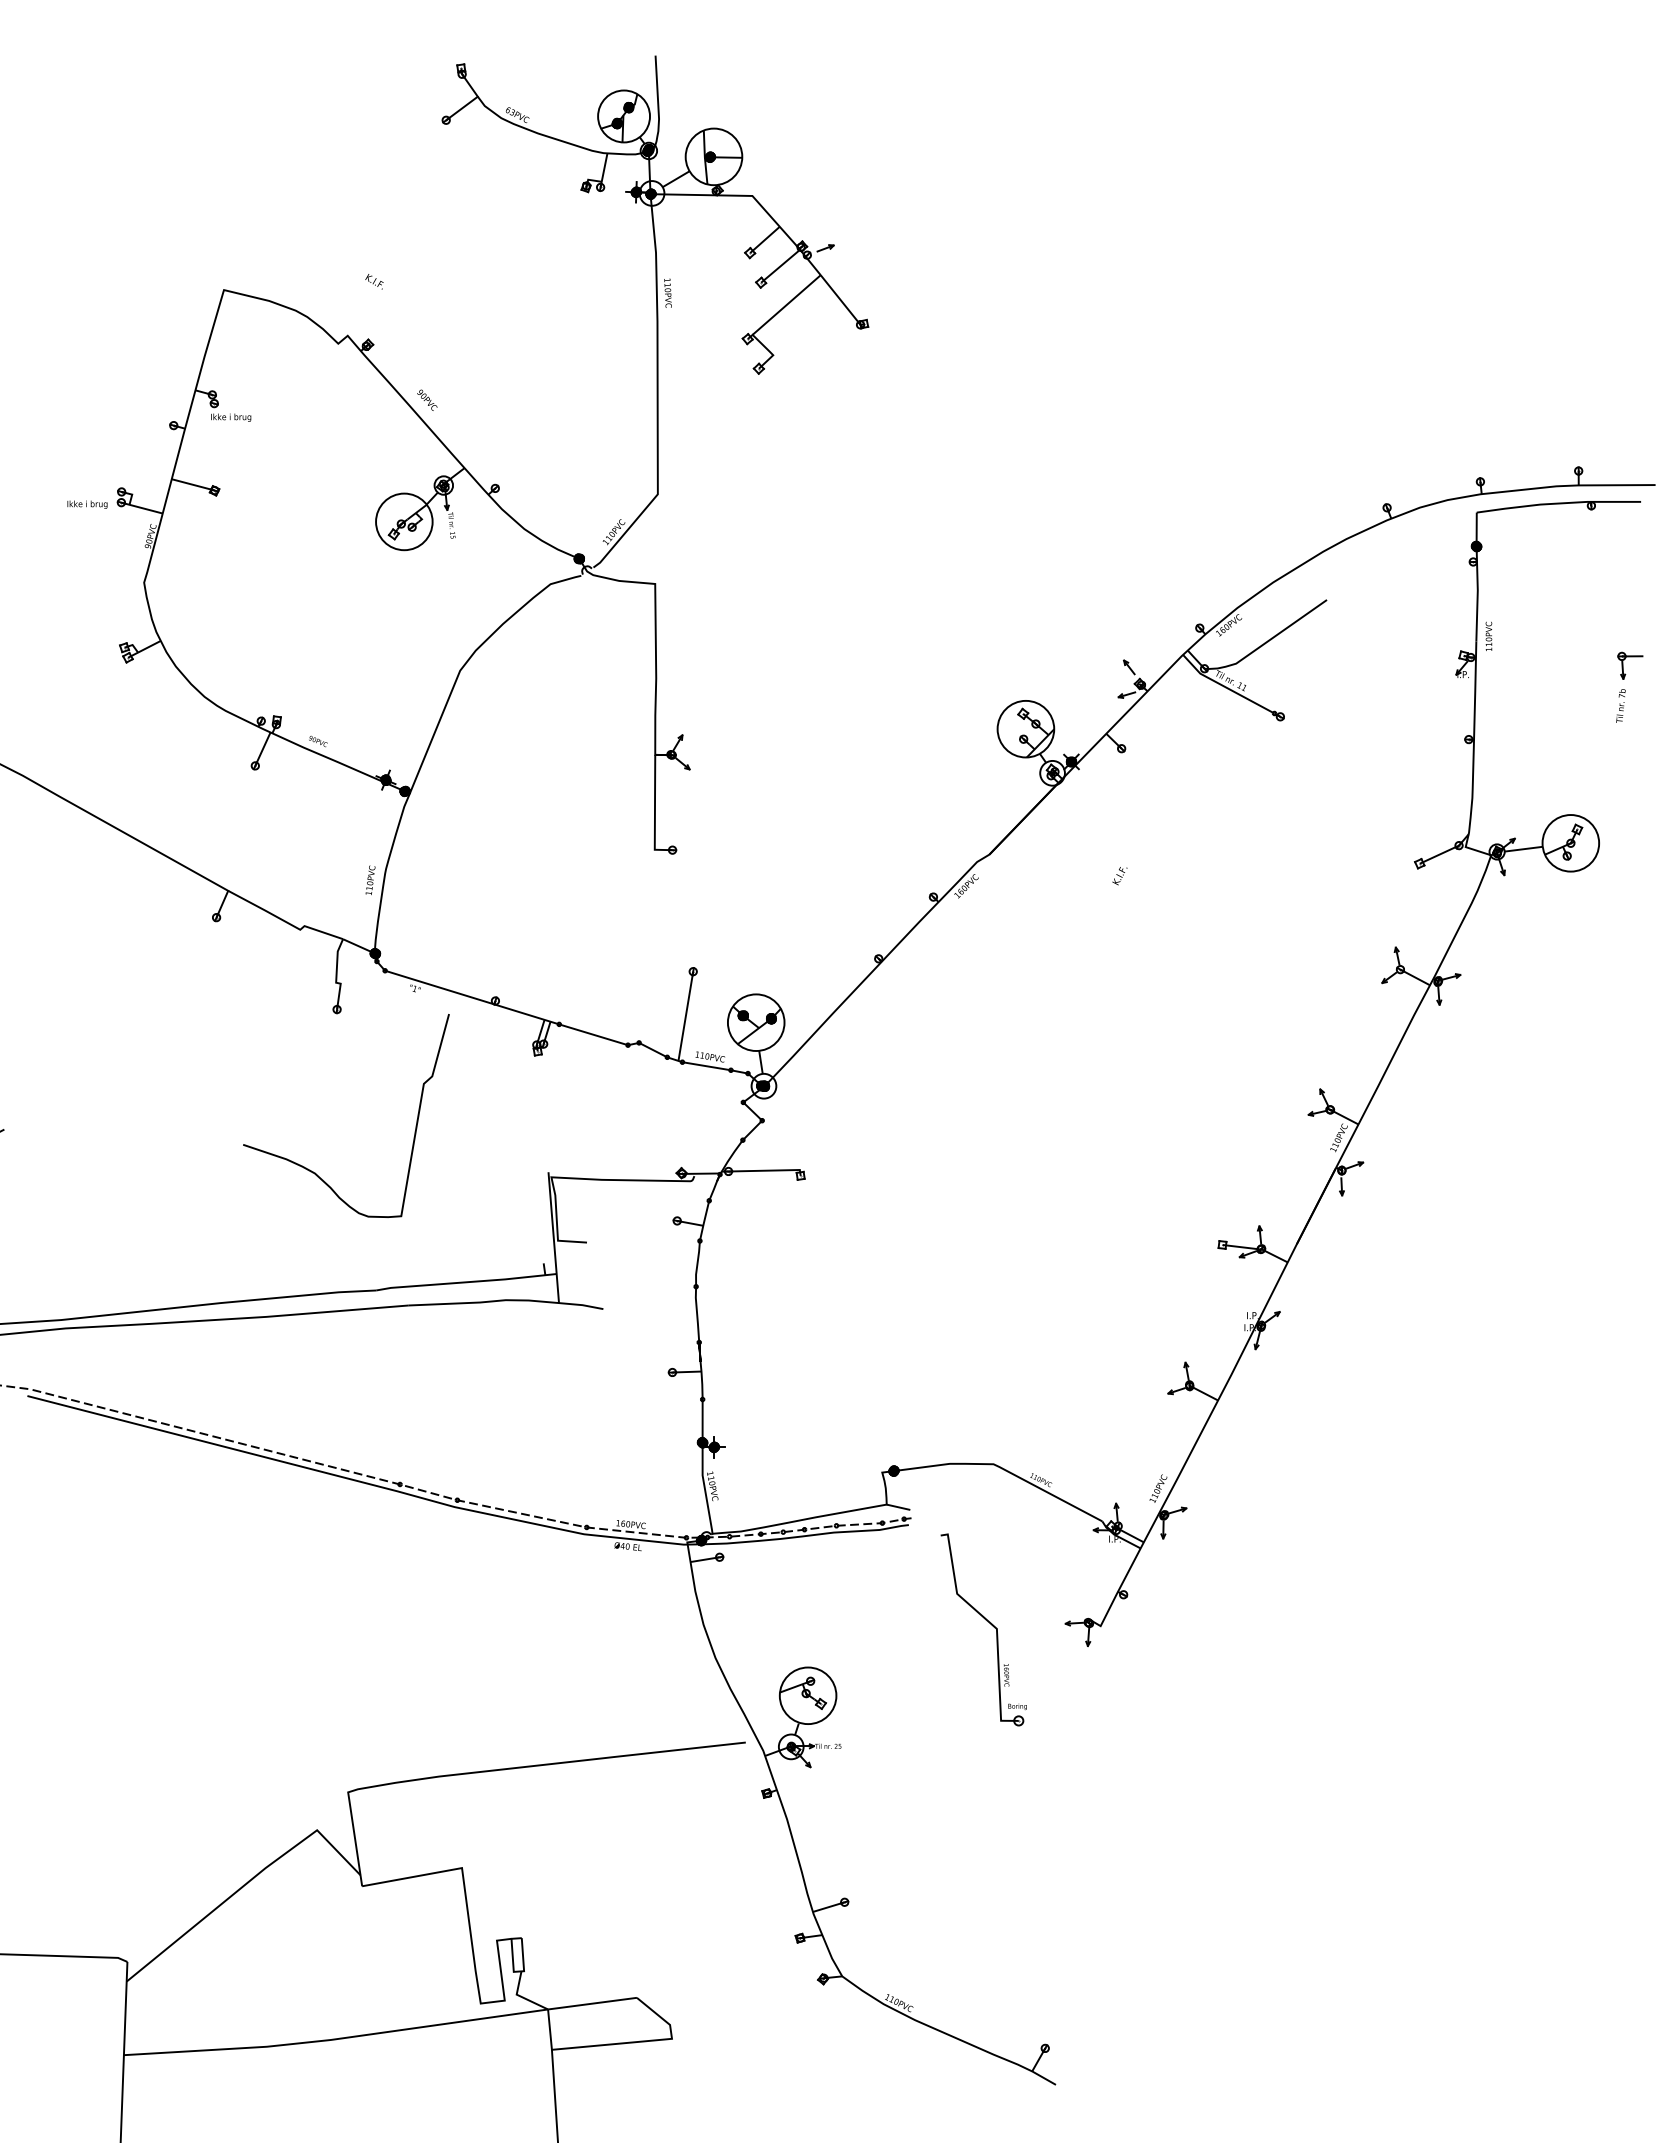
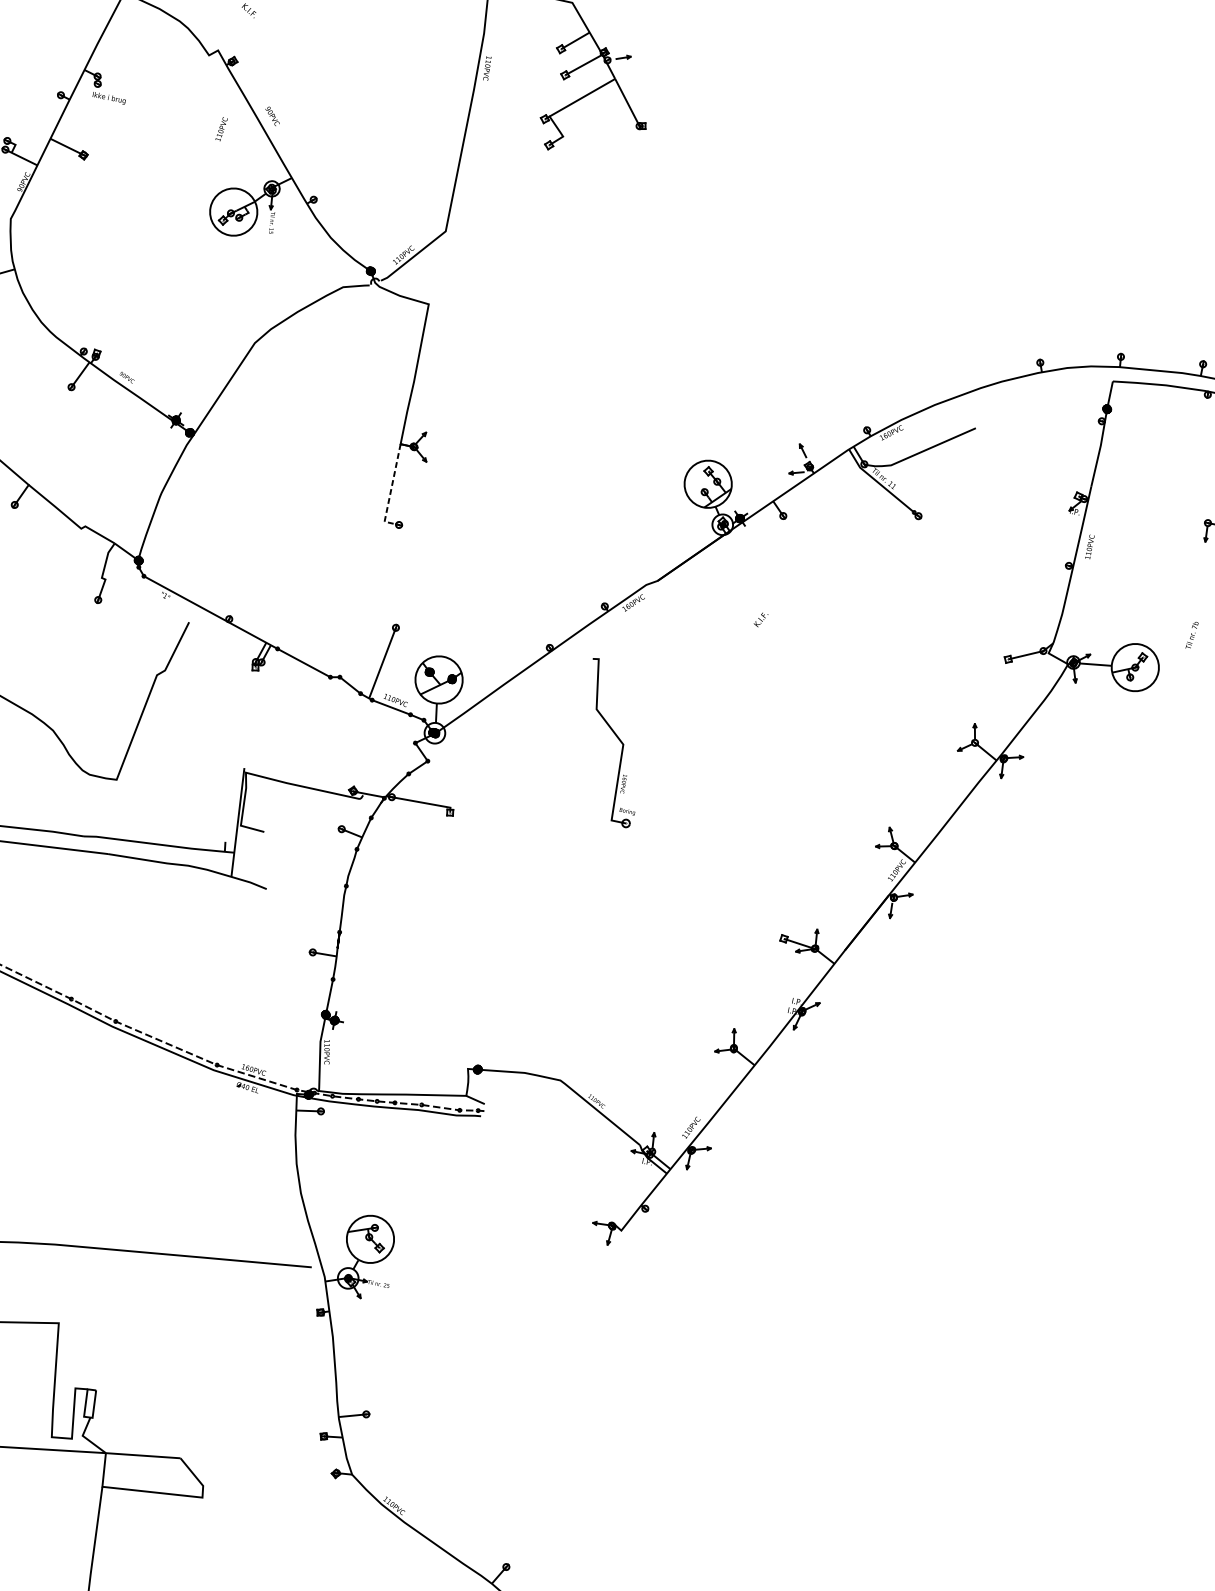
text: (1488, 635) -> (1089, 546), moved
text: (1620, 705) -> (1191, 634), moved
line: (654, 811) -> (390, 490), solid -> dashed
text: (370, 880) -> (221, 129), moved
part: (989, 1623) -> (618, 738), moved

